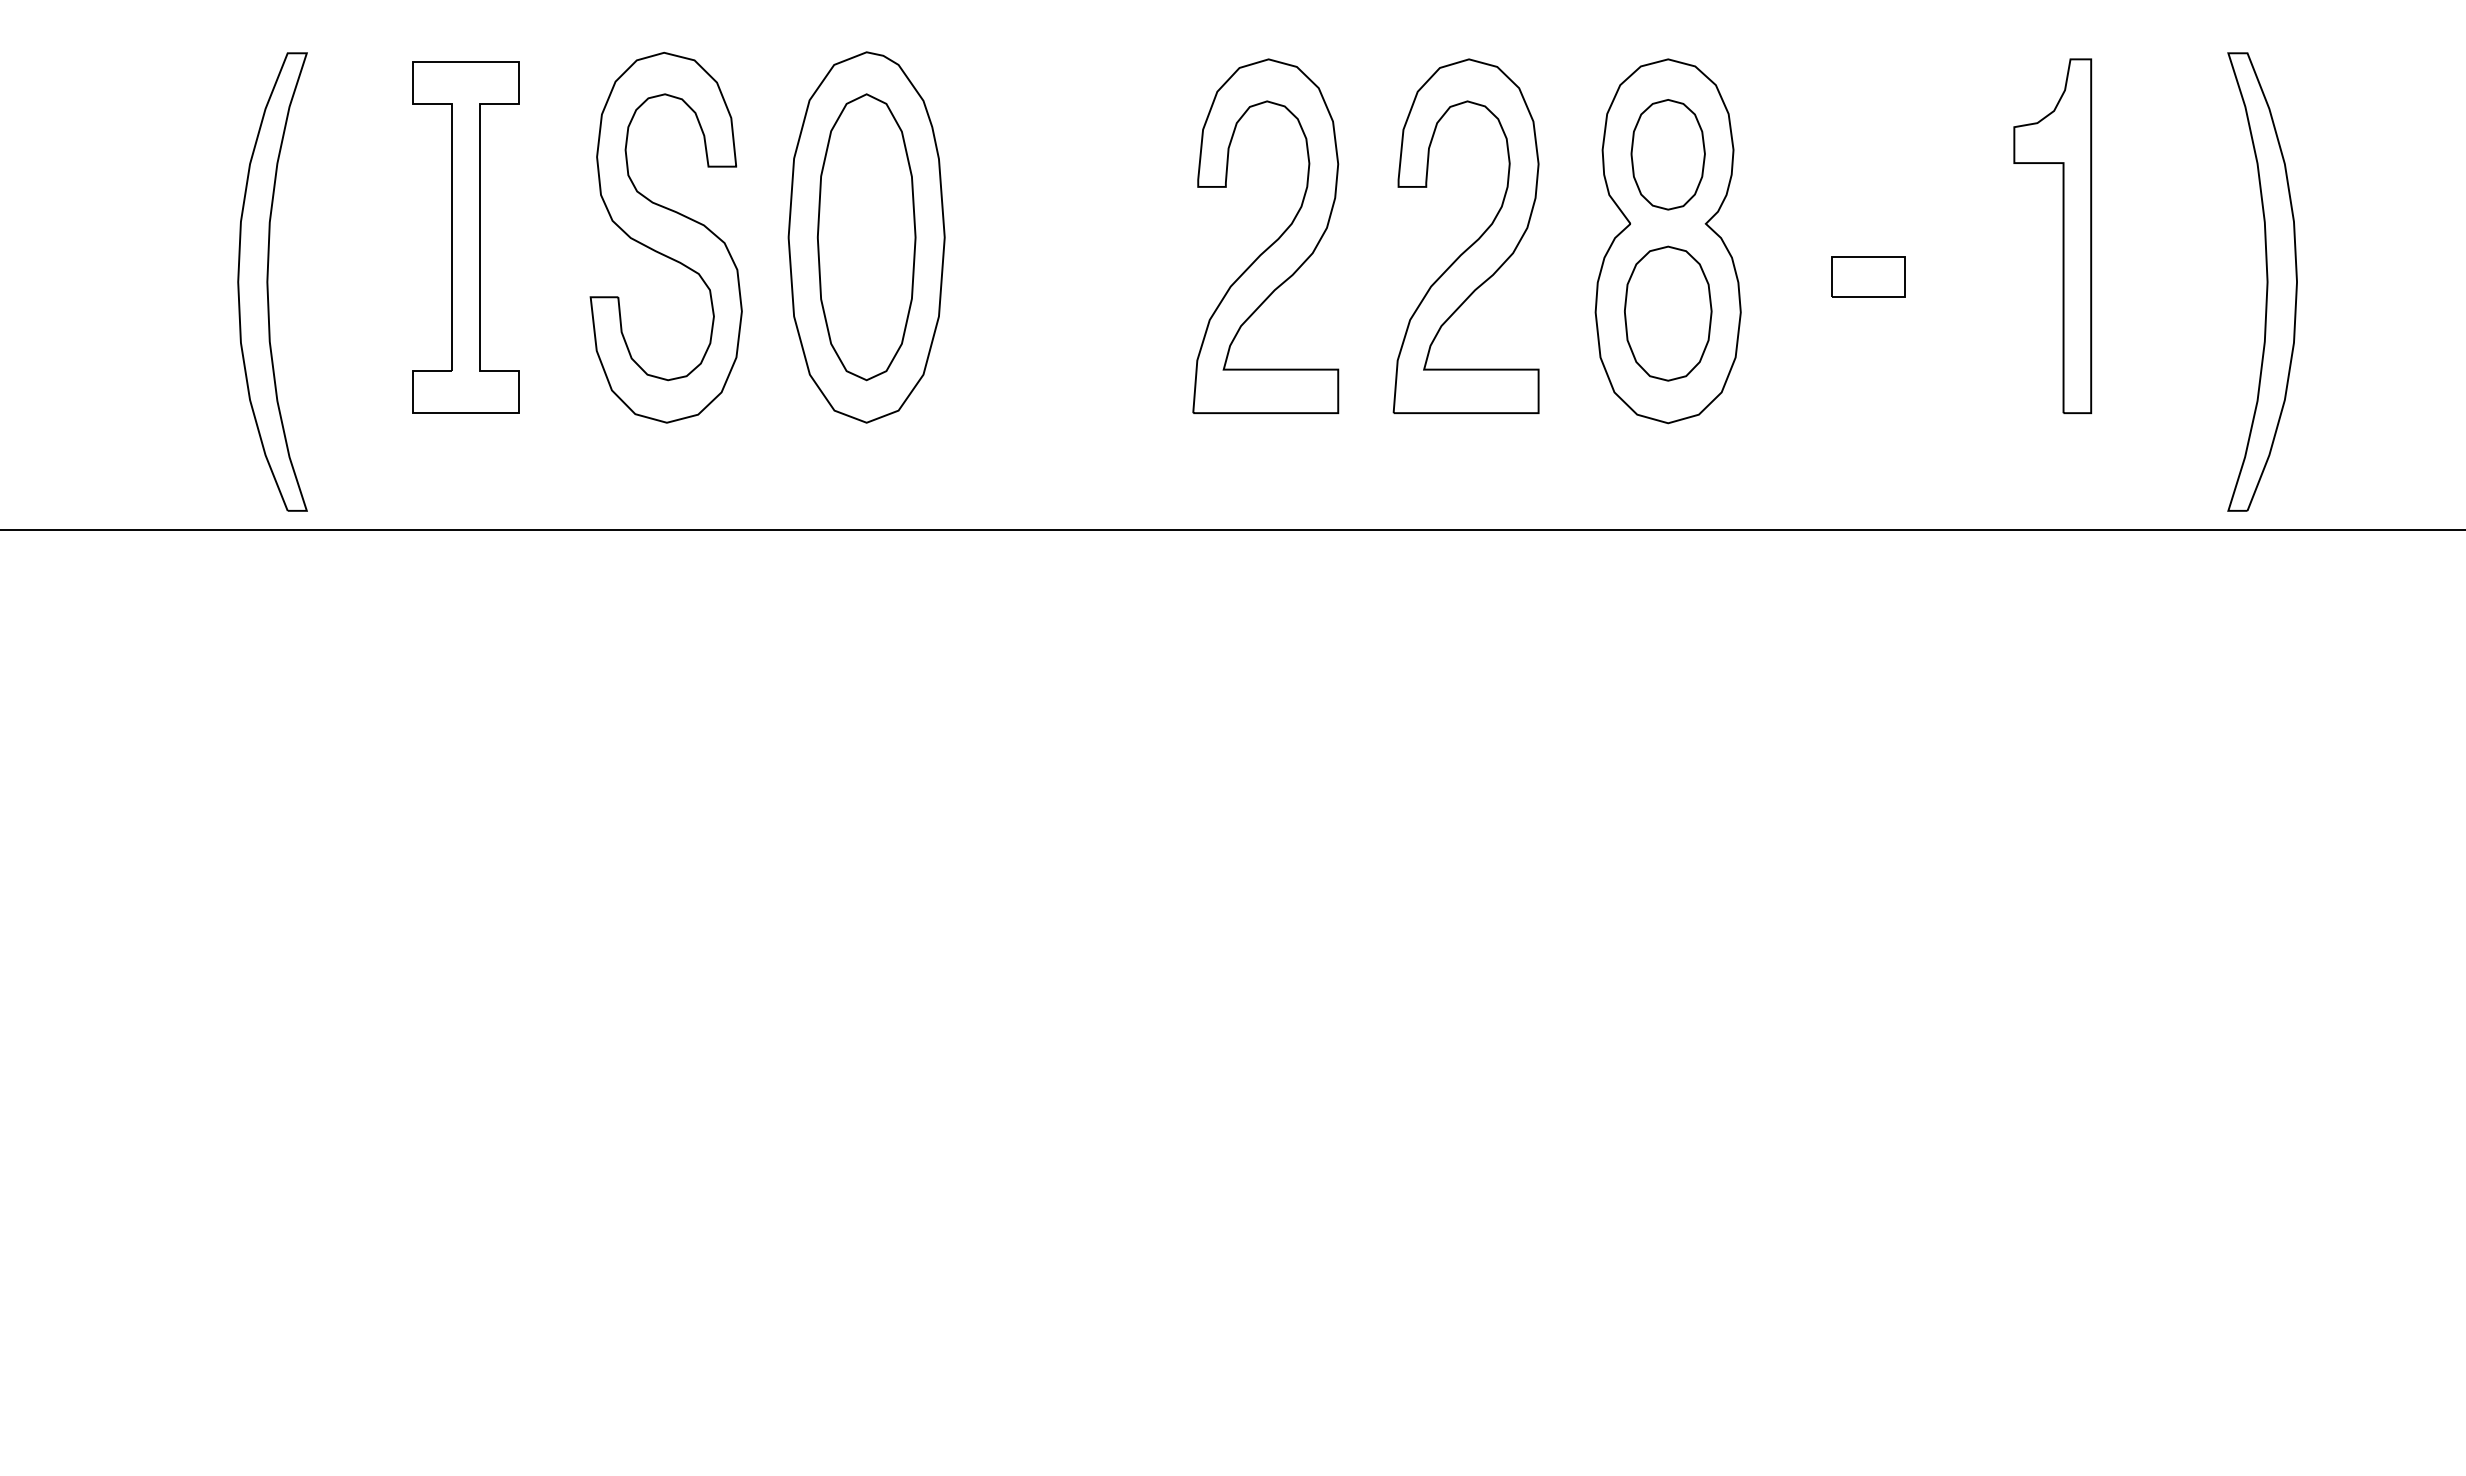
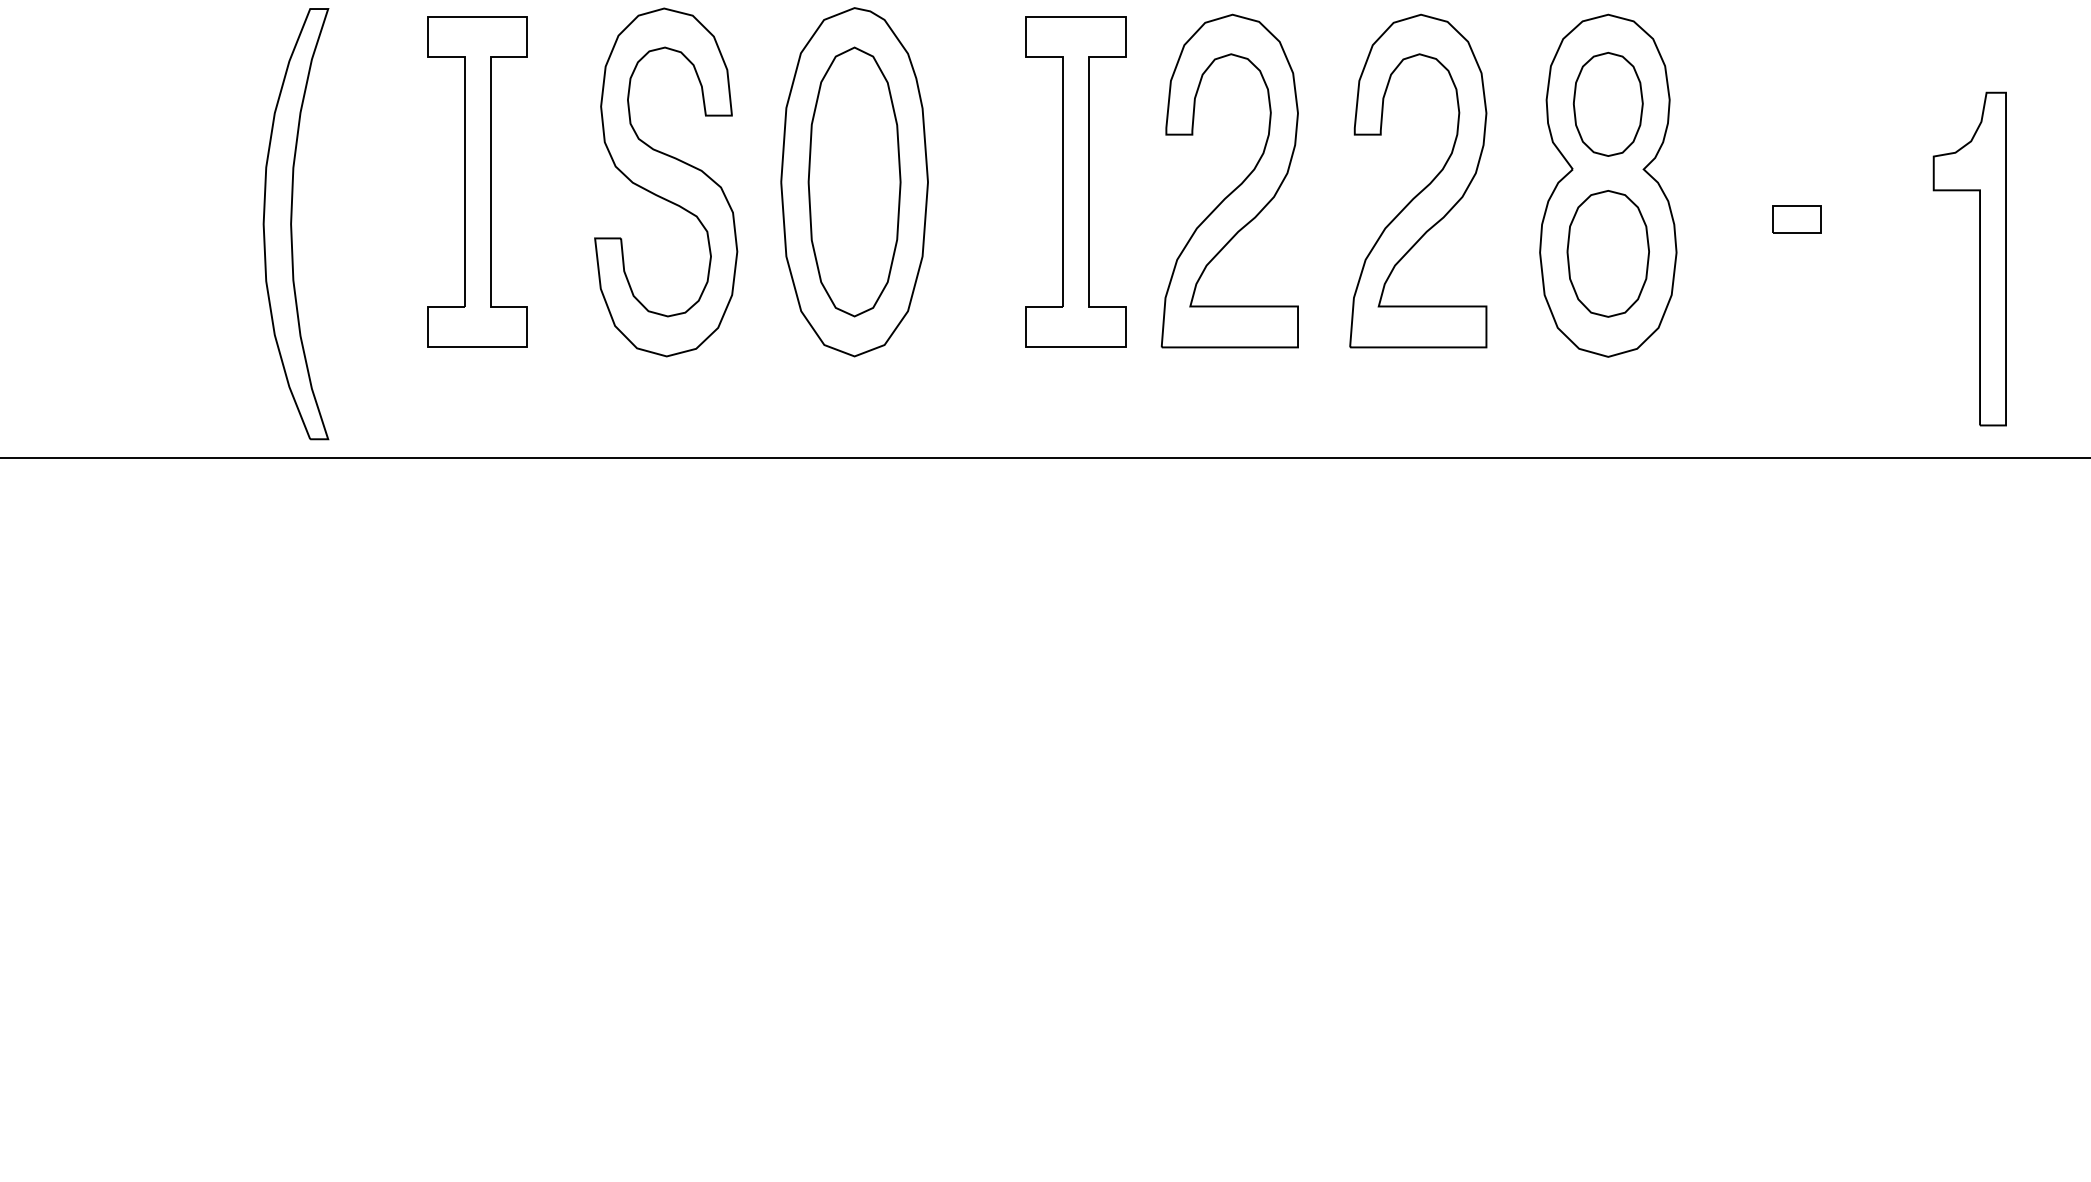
part: (2062, 235) -> (1979, 258), moved
part: (1101, 237) -> (1075, 182), added
part: (1868, 276) -> (1796, 218), size x0.7

